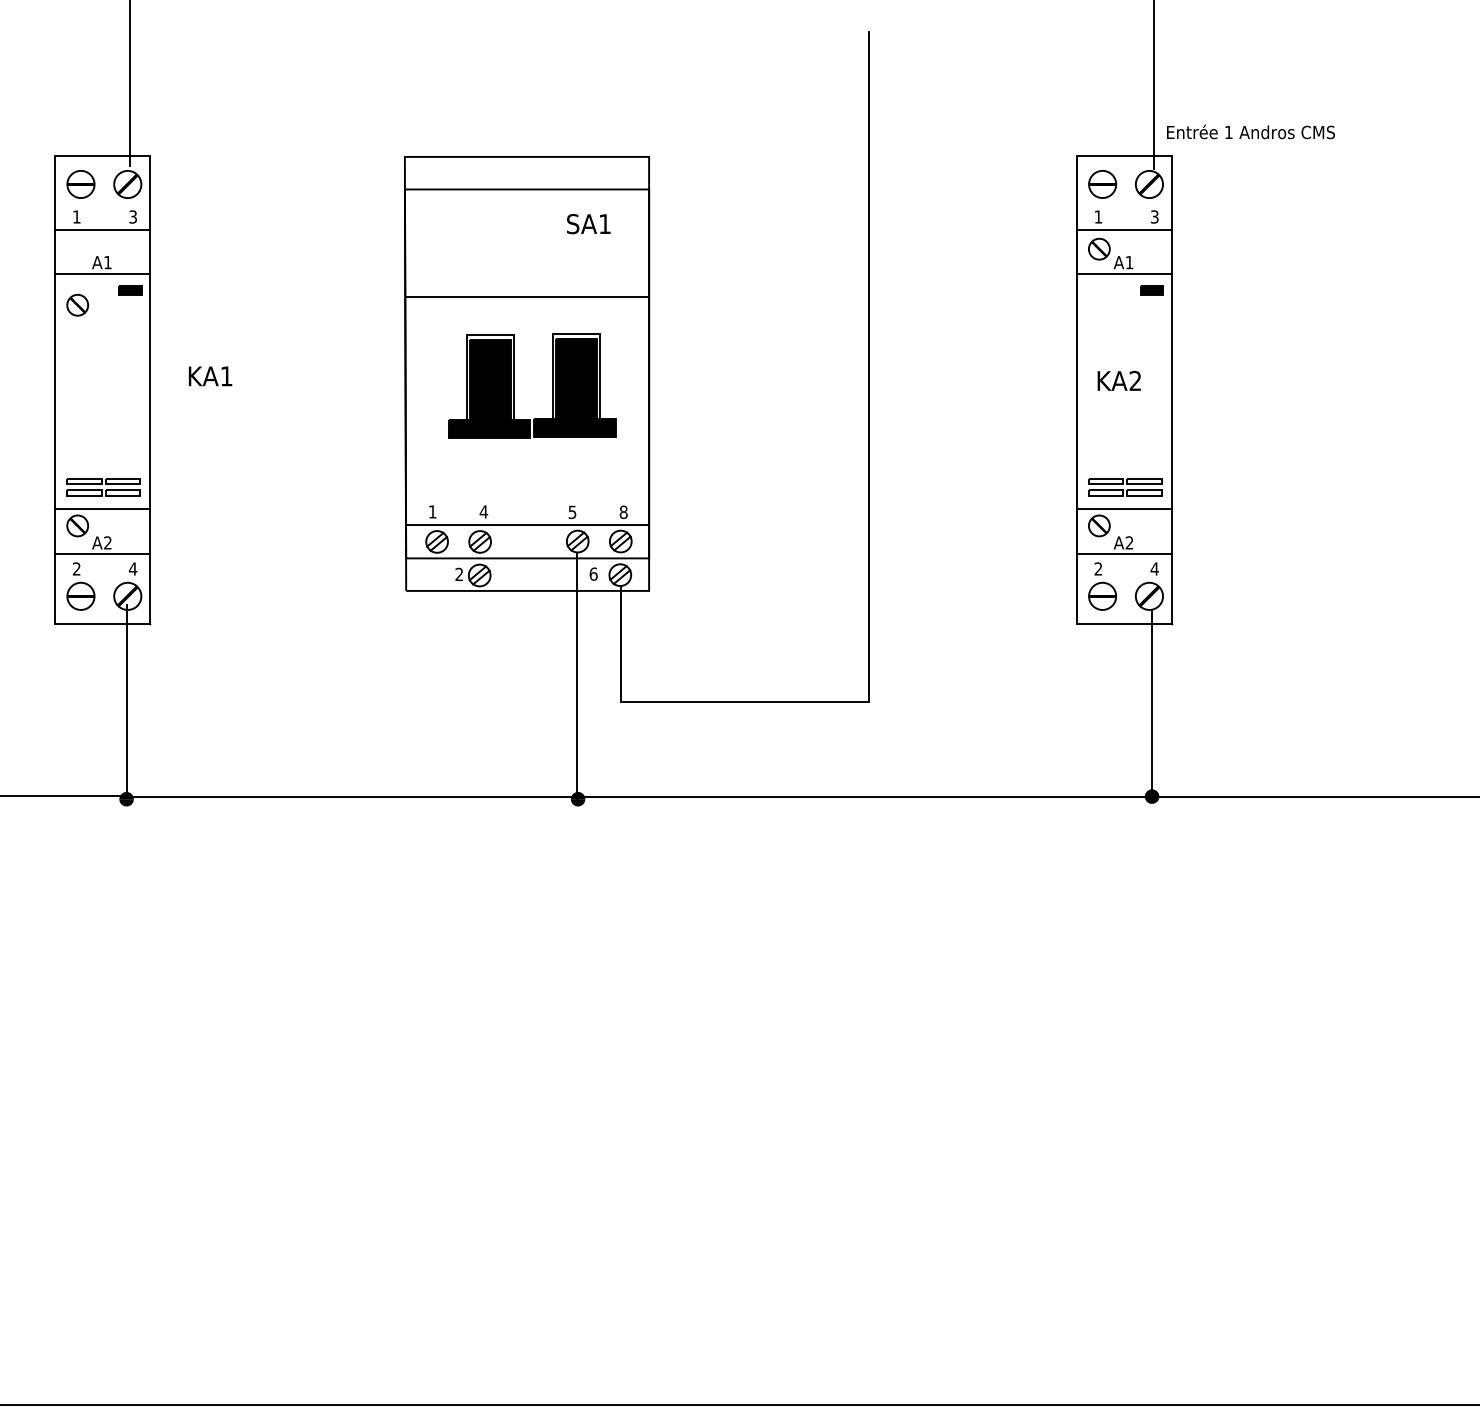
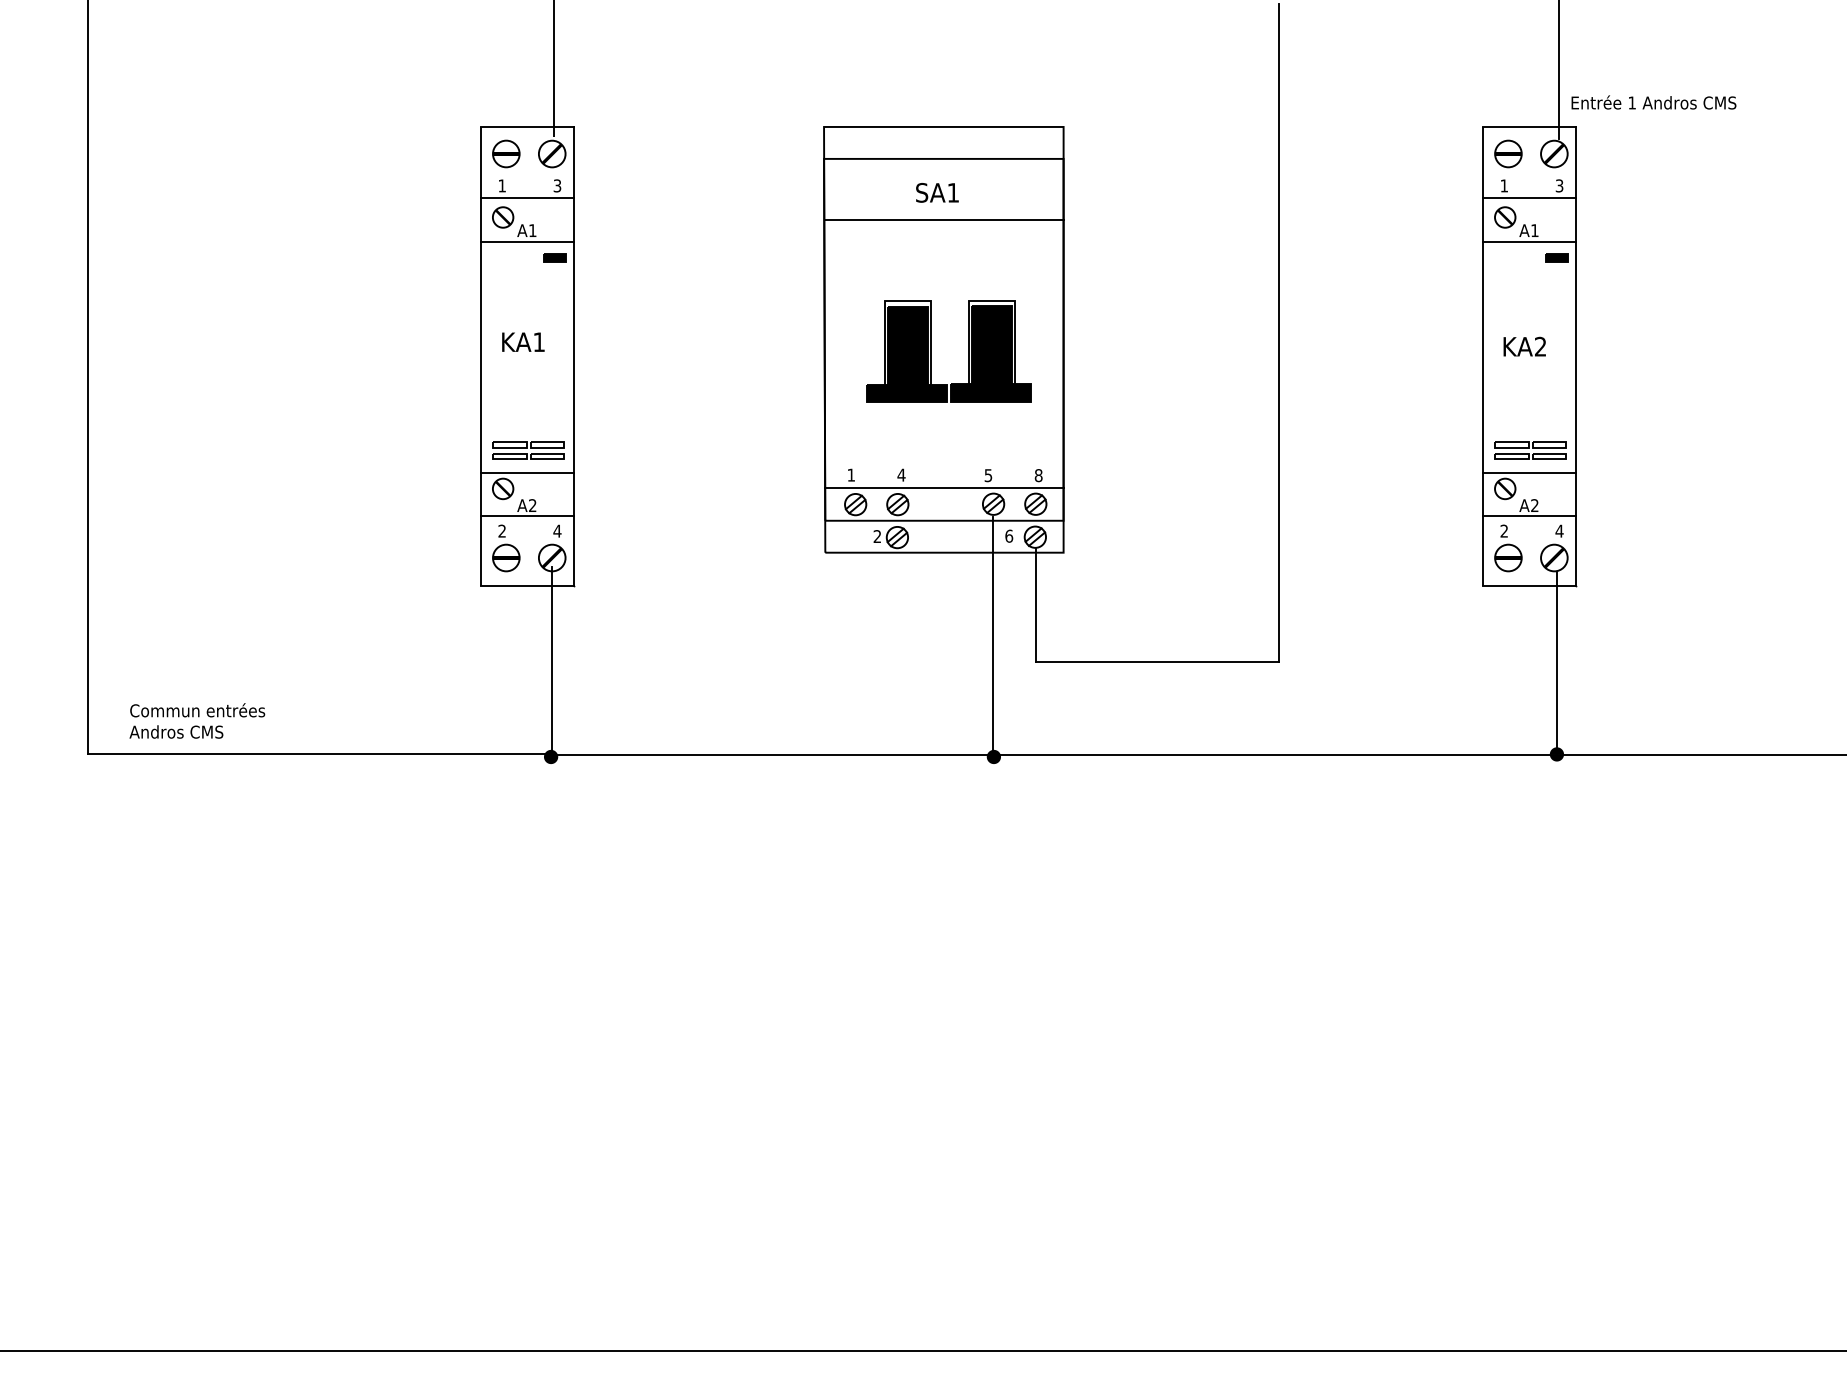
text: (588, 223) -> (937, 192), moved
line: (527, 297) -> (944, 220), moved
part: (78, 305) -> (503, 217), moved
text: (210, 375) -> (523, 341), moved

